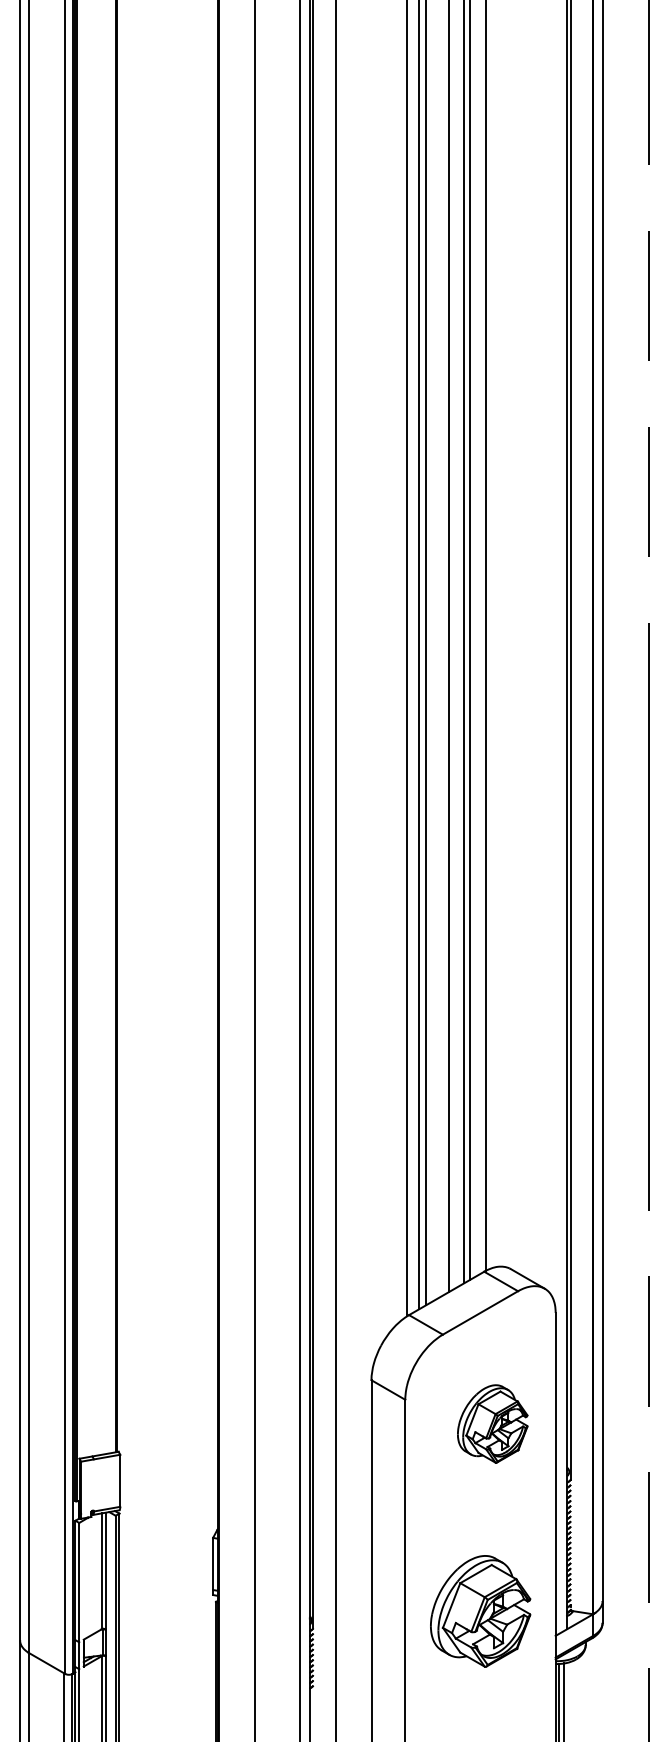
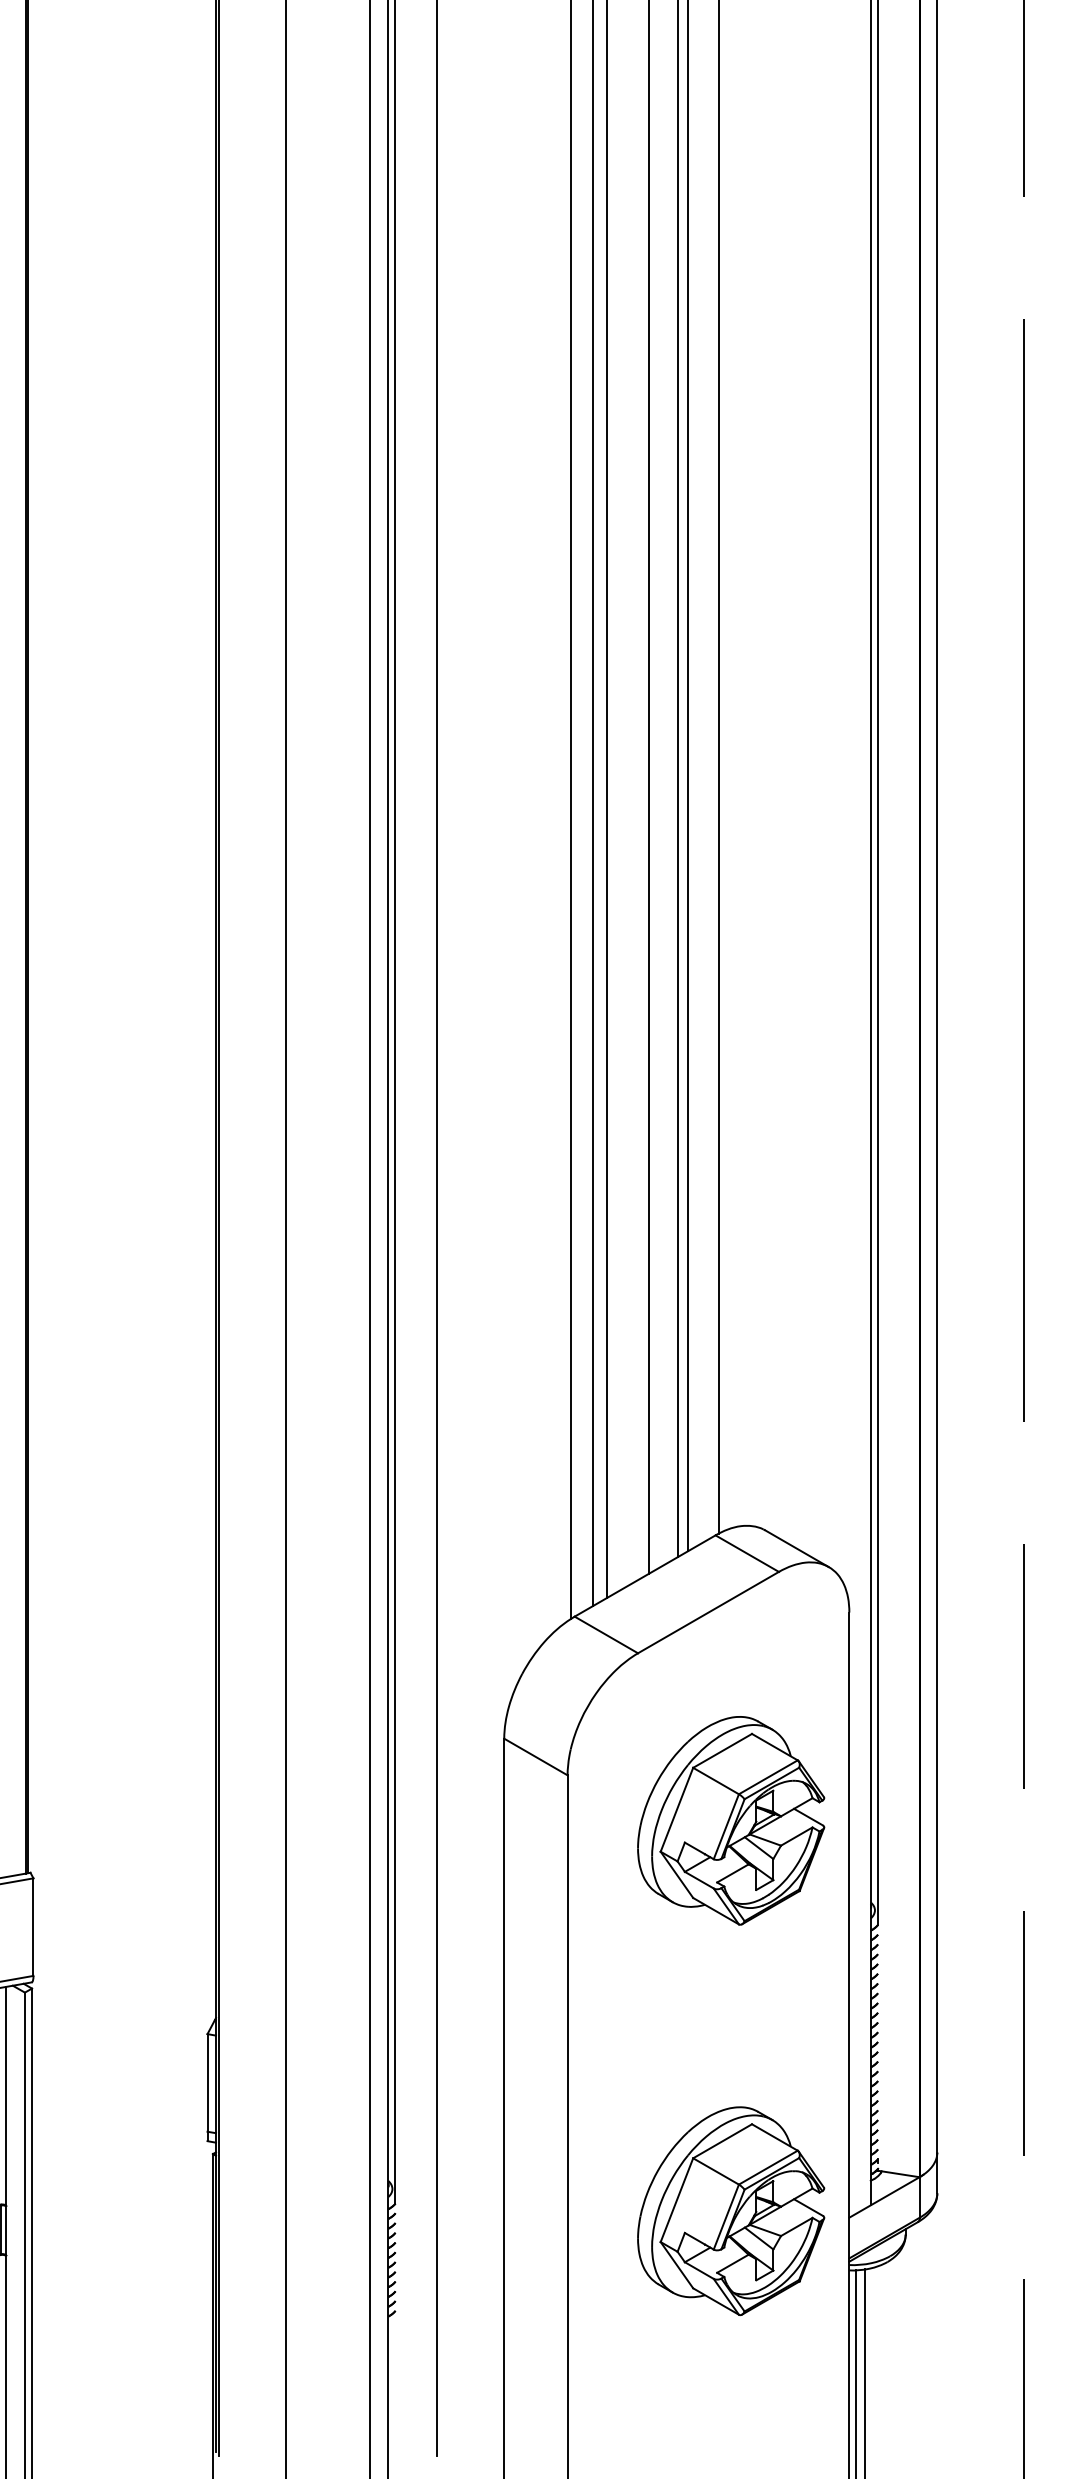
part: (492, 1423) -> (730, 1819), size x1.43
part: (480, 1611) -> (730, 2211), moved

